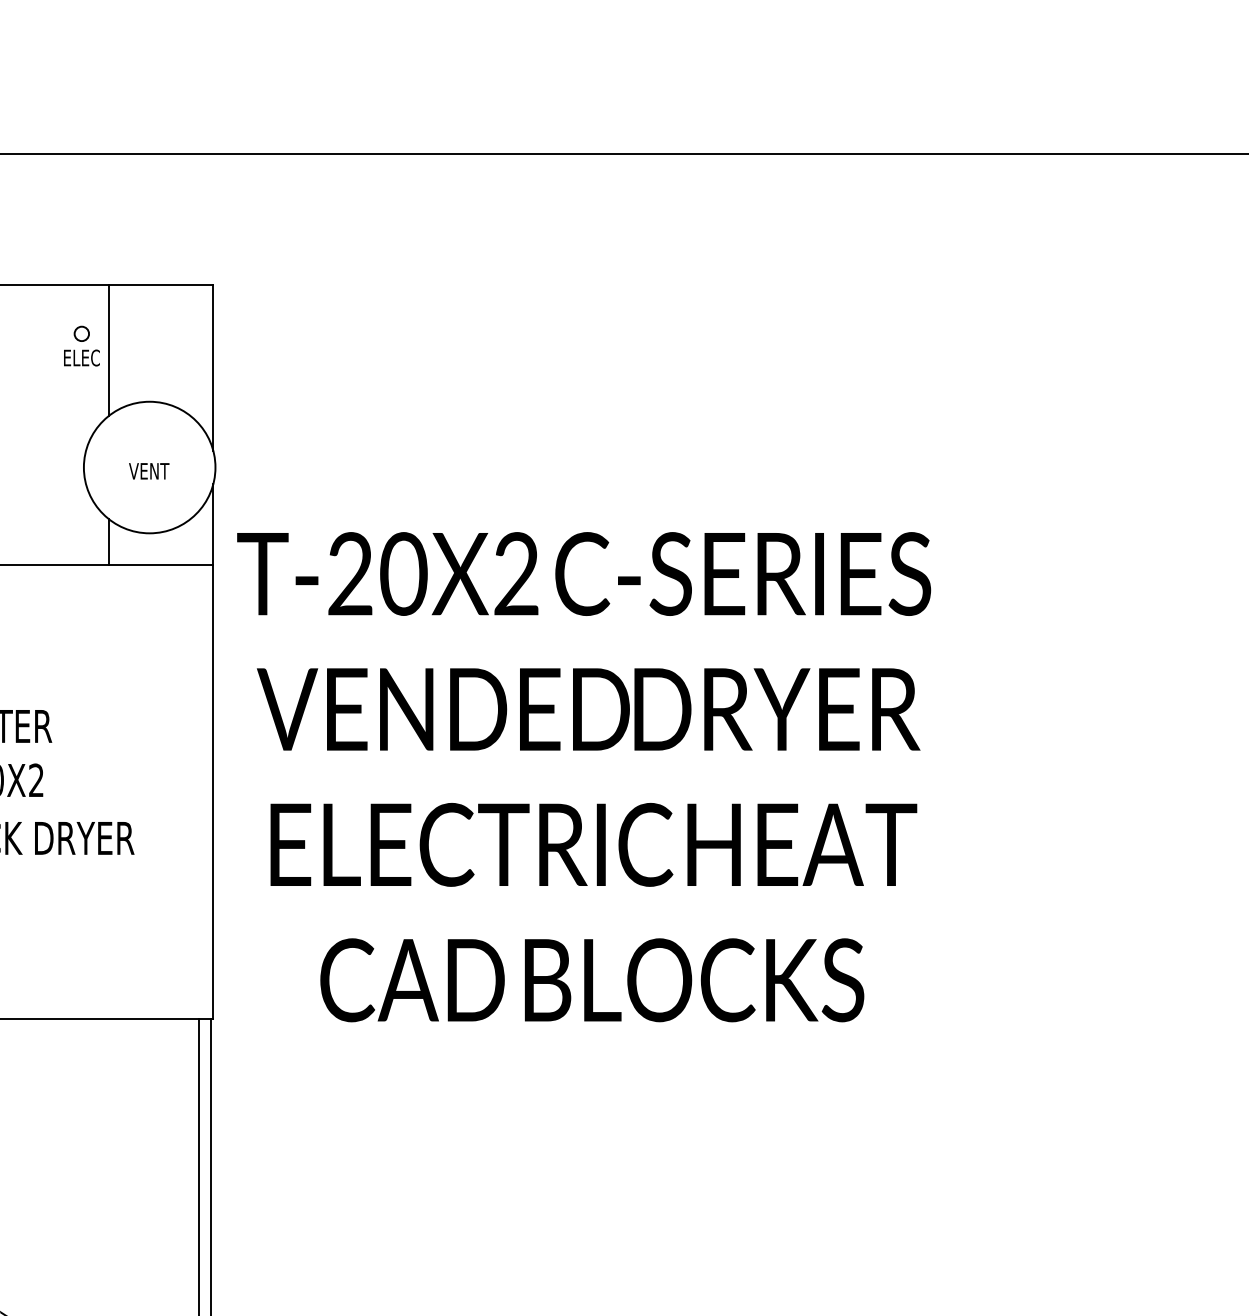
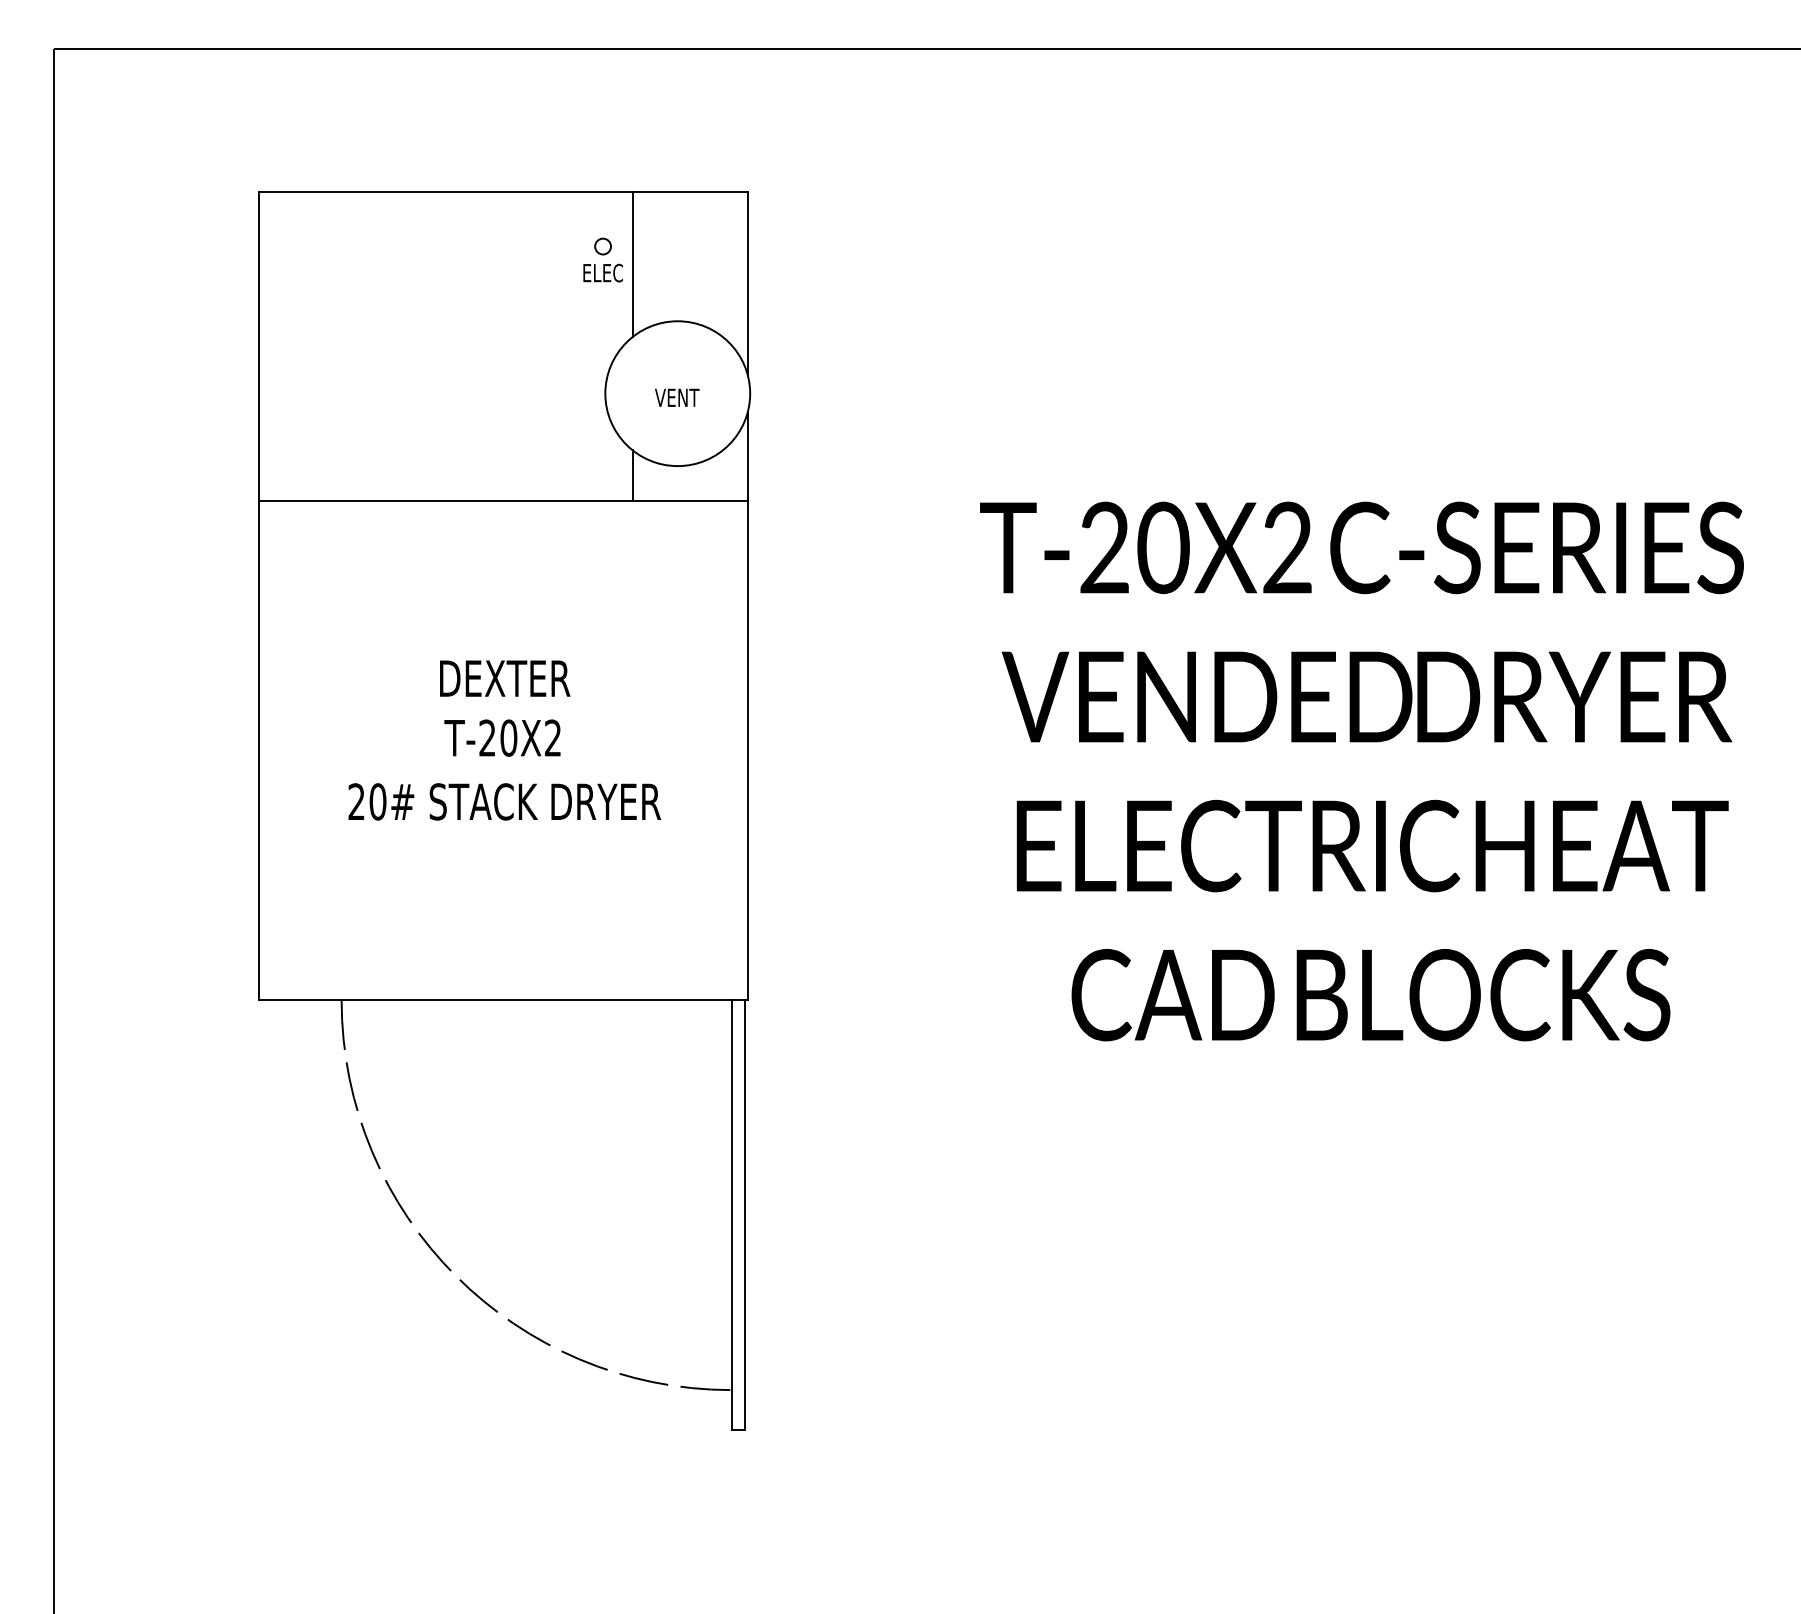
text: (583, 777) -> (1361, 771), moved

